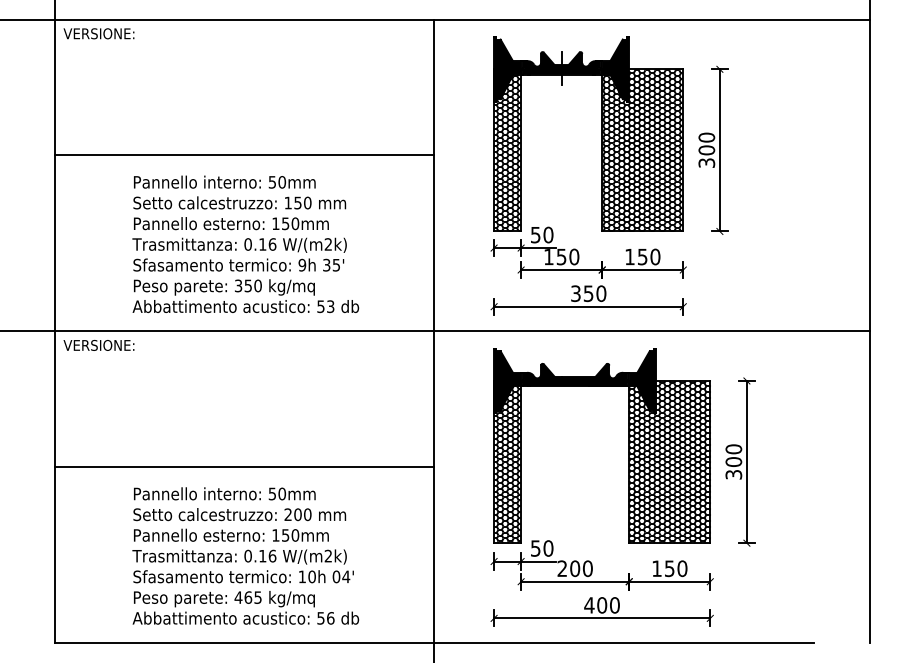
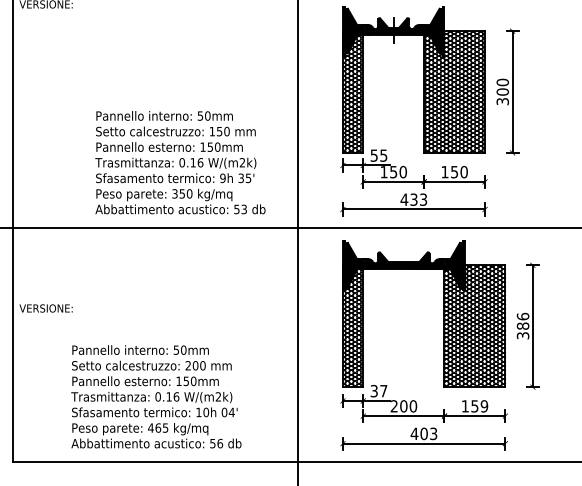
line: (244, 155) -> (155, 95), removed
text: (548, 234) -> (383, 155), 50 -> 55
text: (245, 244) -> (180, 162), moved
text: (588, 293) -> (413, 199), 350 -> 433
text: (98, 345) -> (45, 308), moved
text: (733, 455) -> (522, 321), 300 -> 386
line: (244, 466) -> (155, 329), removed
text: (542, 548) -> (379, 391), 50 -> 37
text: (682, 568) -> (484, 406), 150 -> 159
text: (614, 605) -> (433, 433), 400 -> 403

